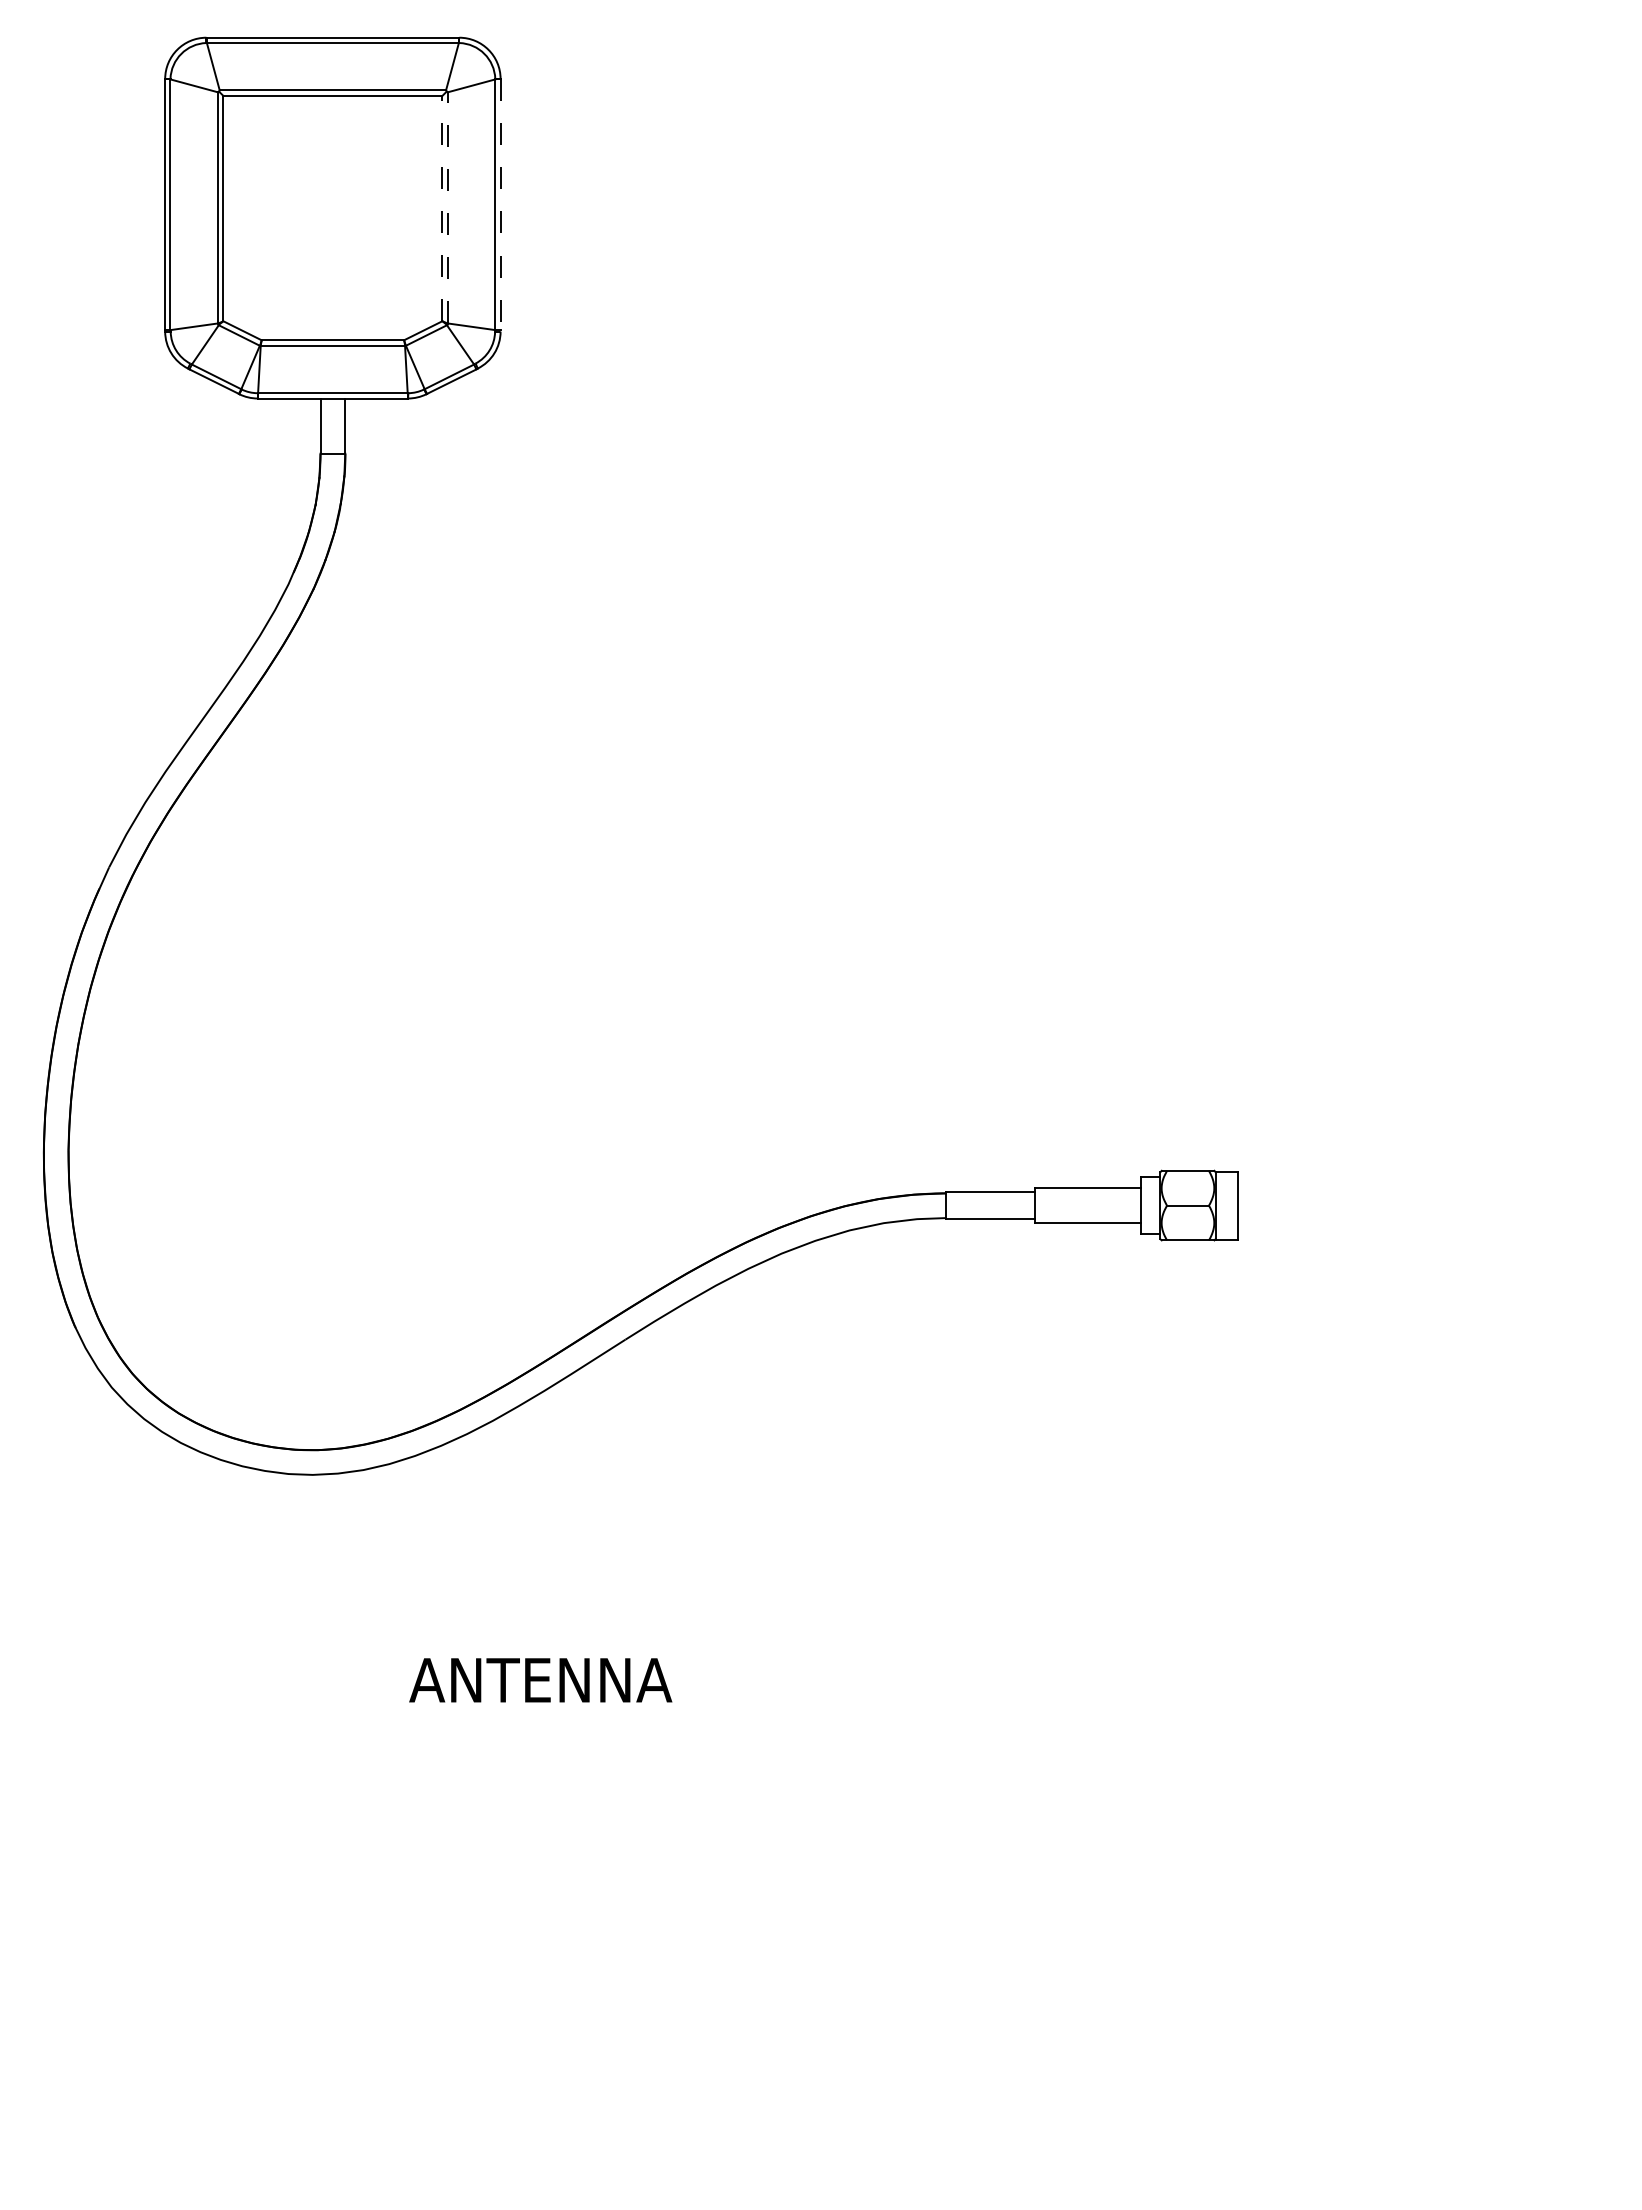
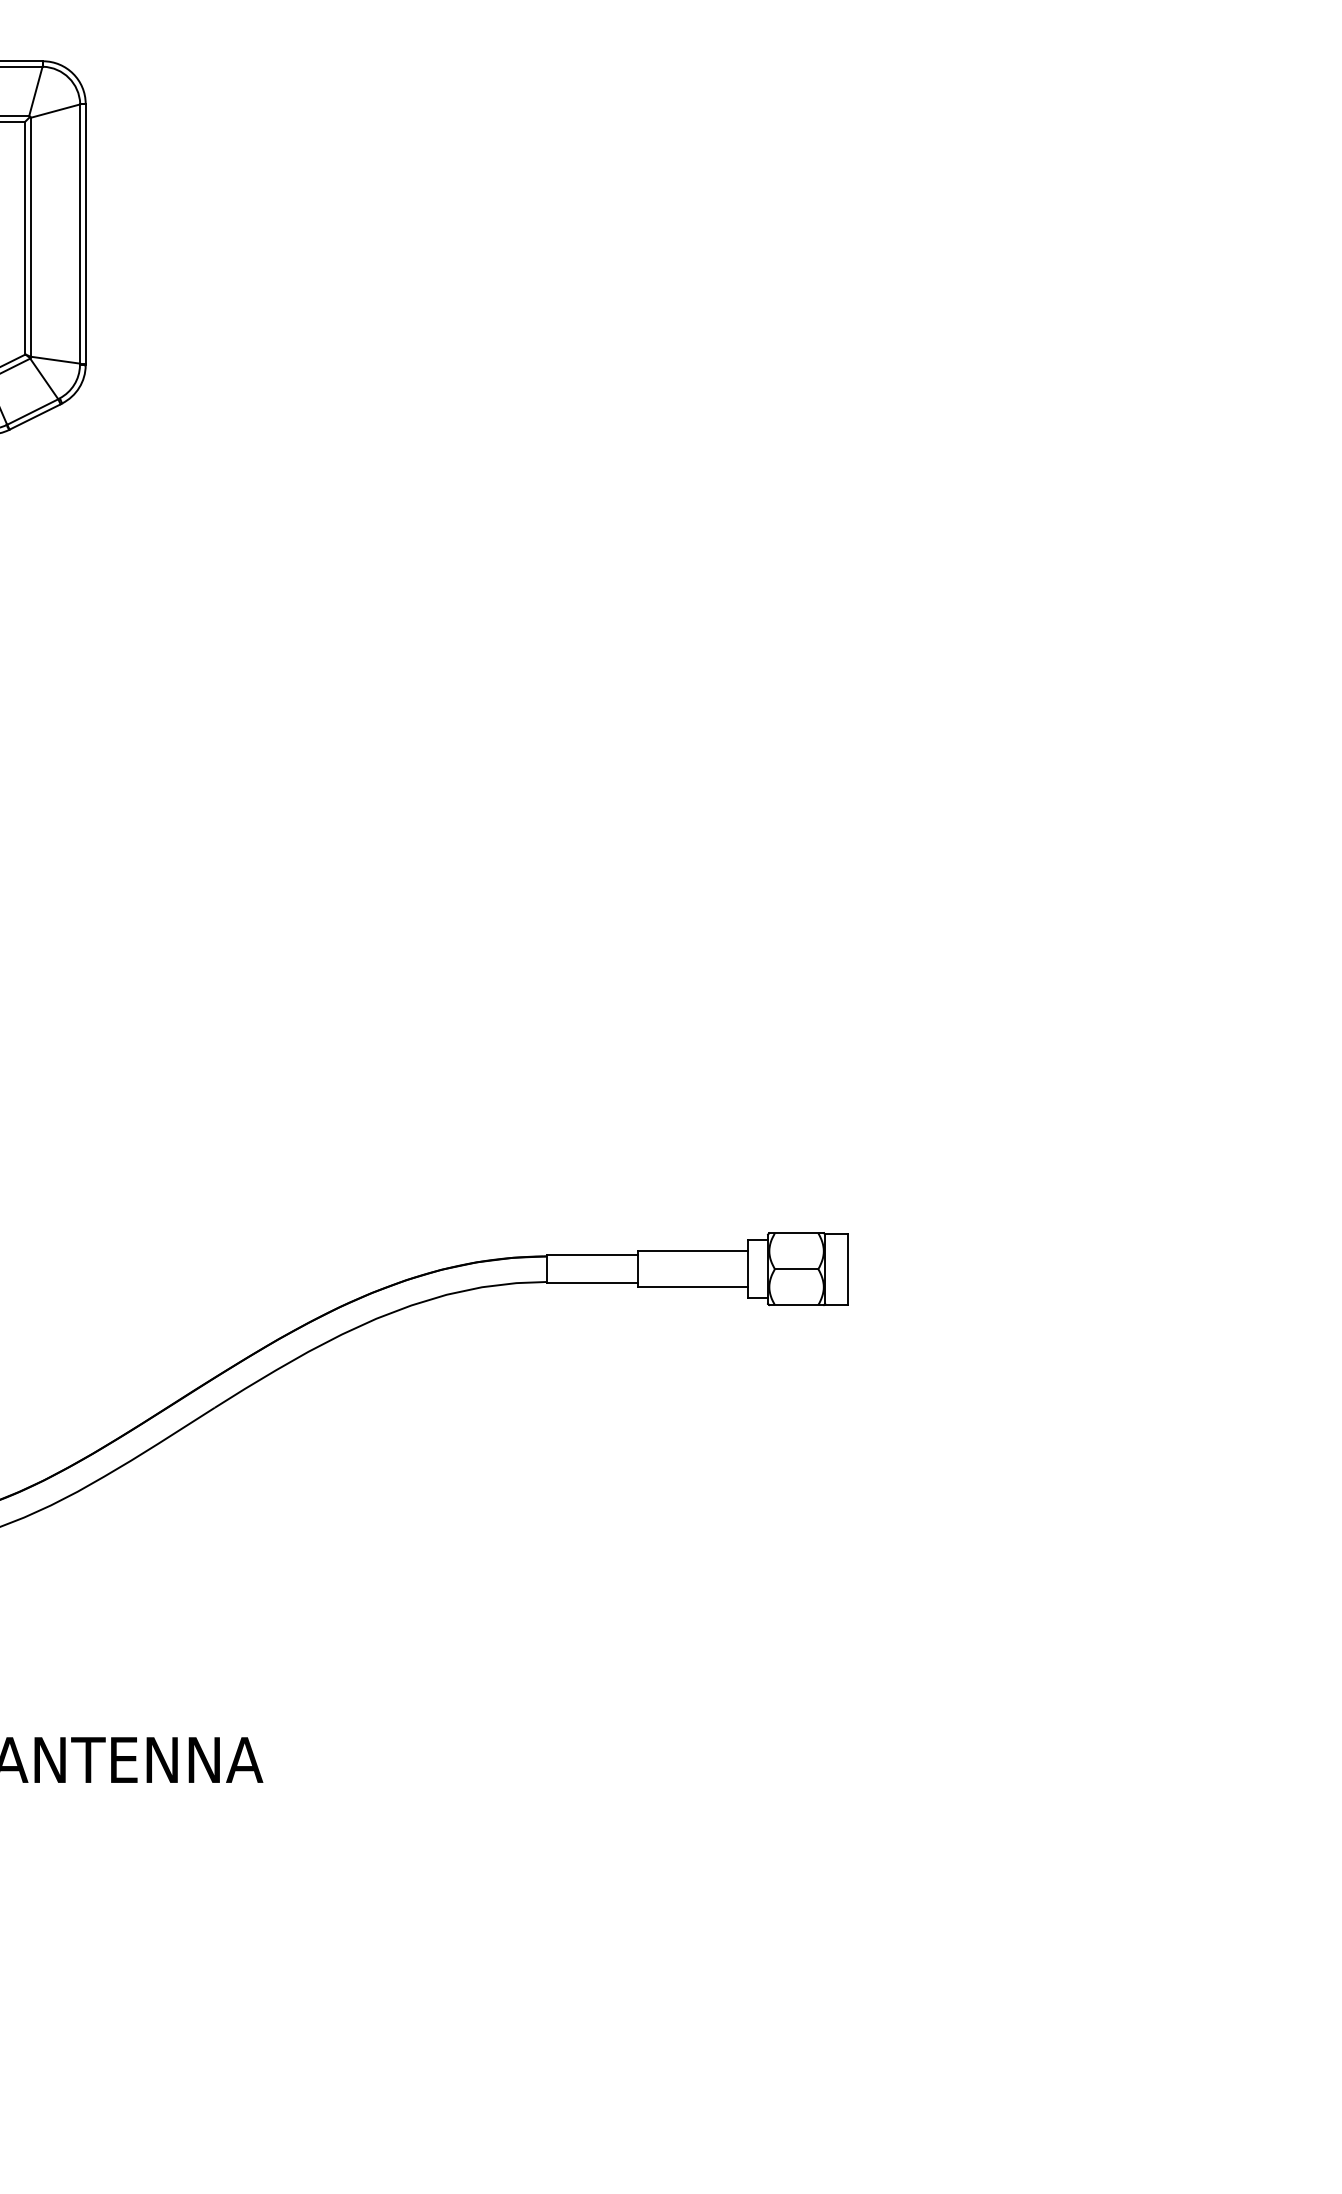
line: (500, 205) -> (85, 234), dashed -> solid
line: (448, 207) -> (31, 236), dashed -> solid
line: (442, 208) -> (25, 237), dashed -> solid

